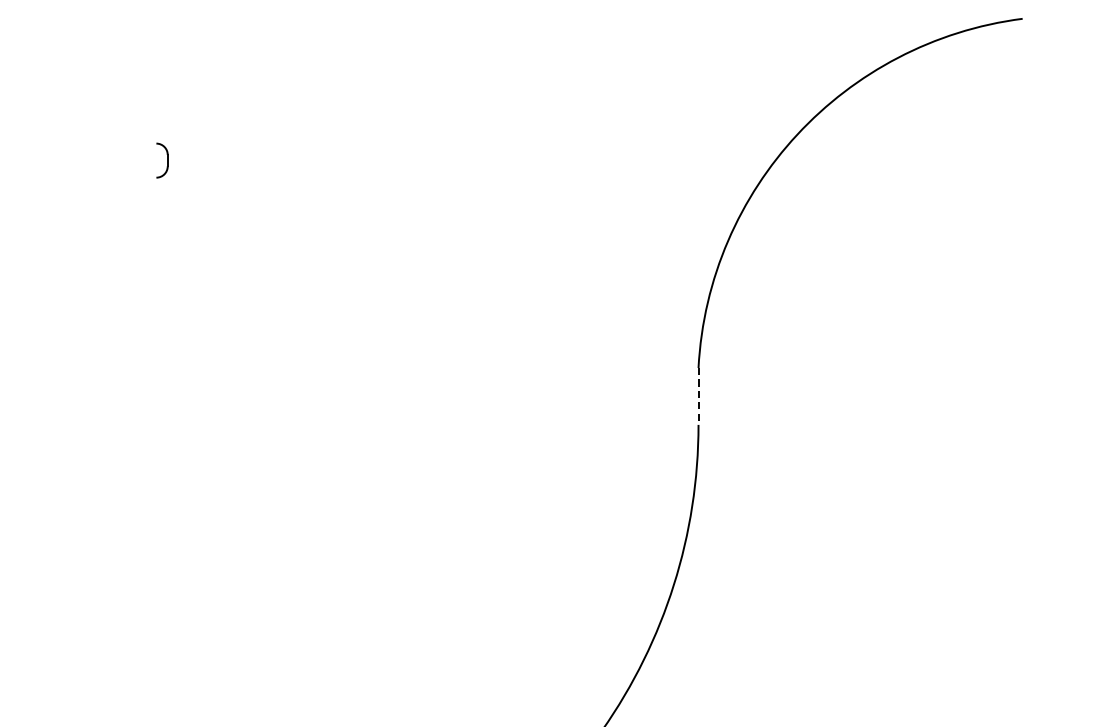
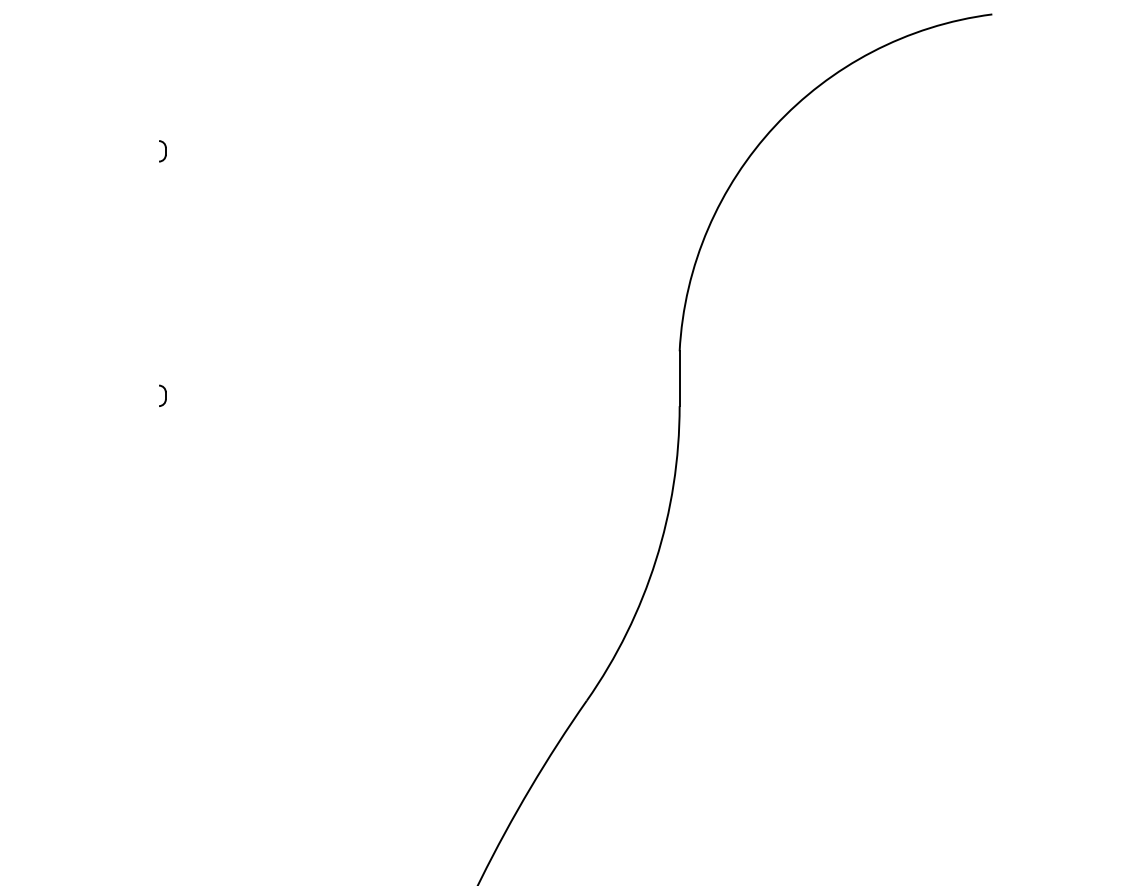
part: (162, 160) -> (162, 151), size x0.62
line: (698, 397) -> (679, 379), dashed -> solid
part: (162, 413) -> (162, 395), added

